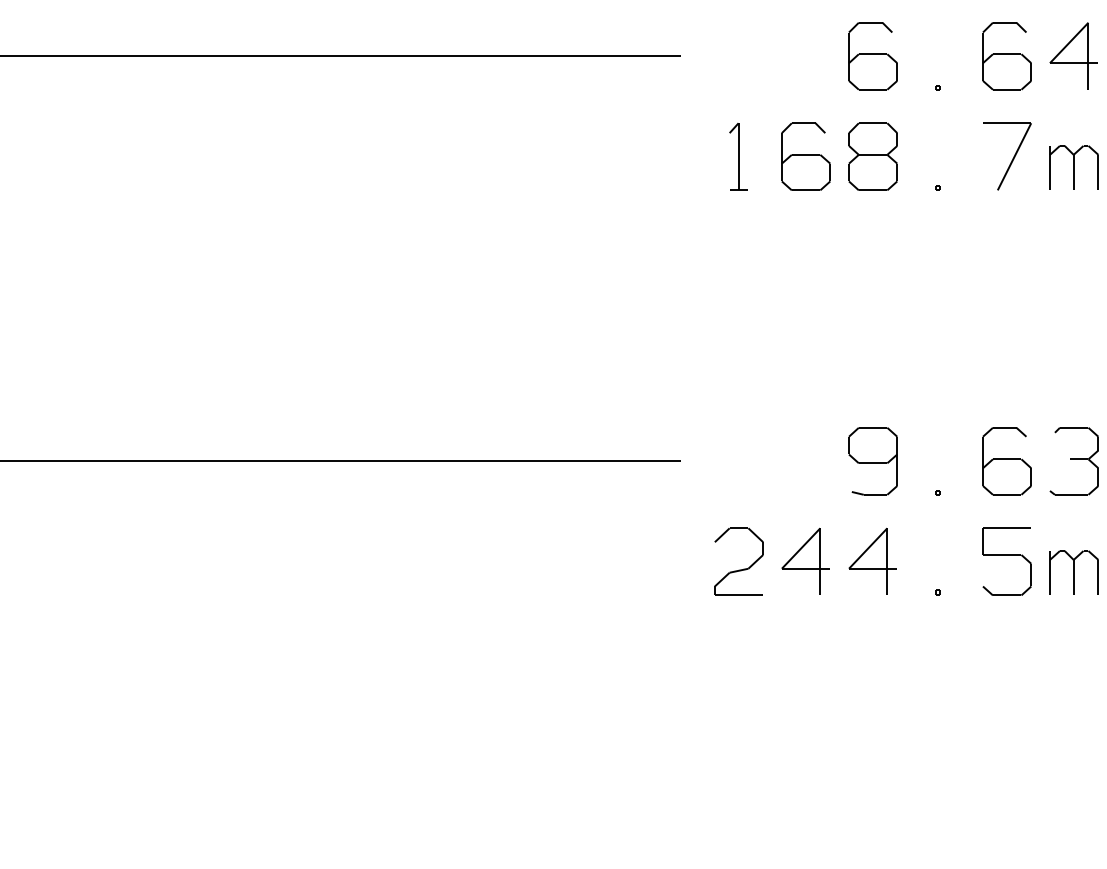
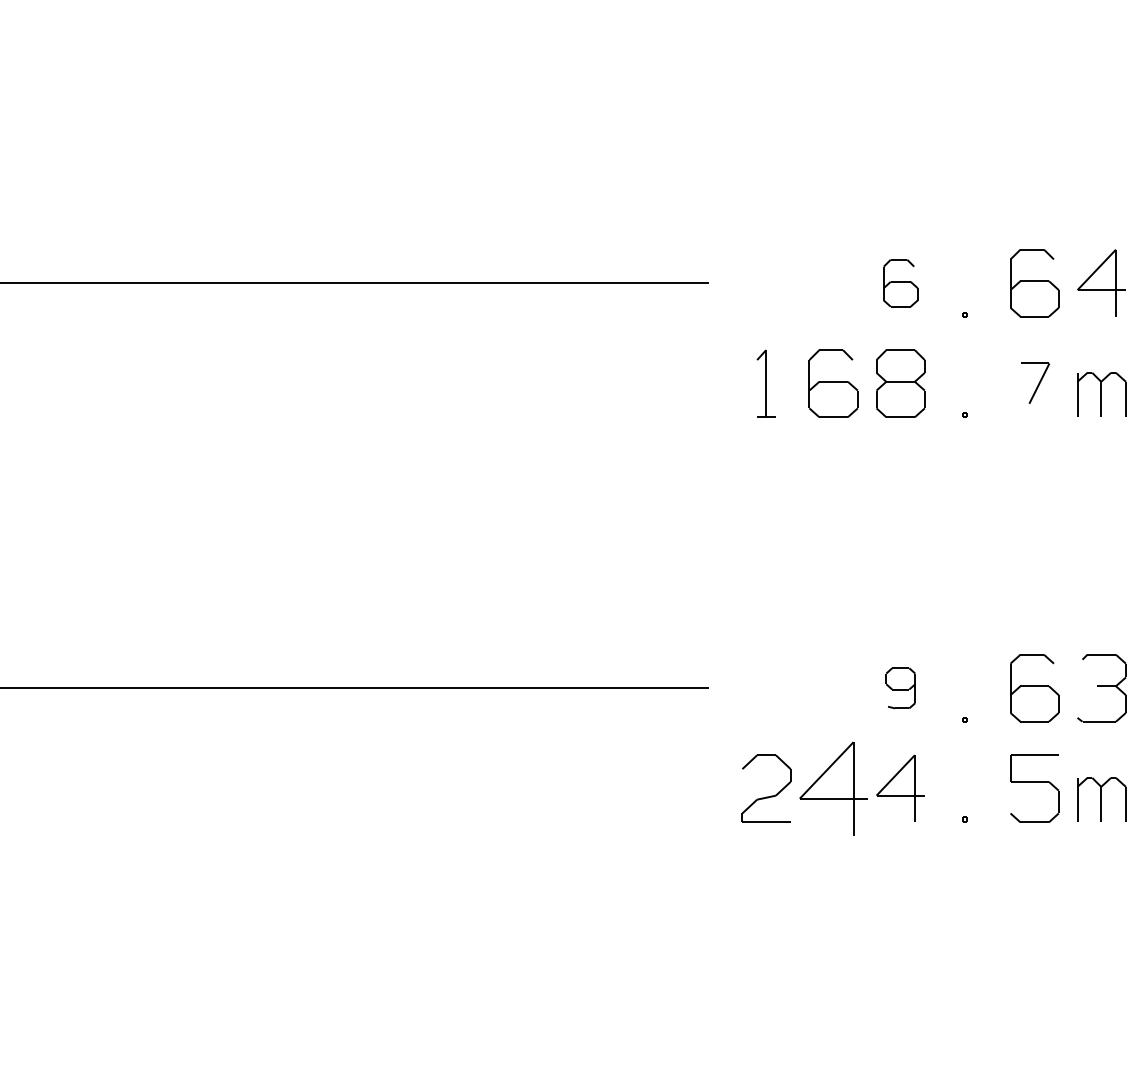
part: (872, 56) -> (900, 283), size x0.7
part: (1007, 156) -> (1035, 383), size x0.6
part: (872, 461) -> (900, 688), size x0.6
part: (805, 560) -> (833, 787), size x1.4

